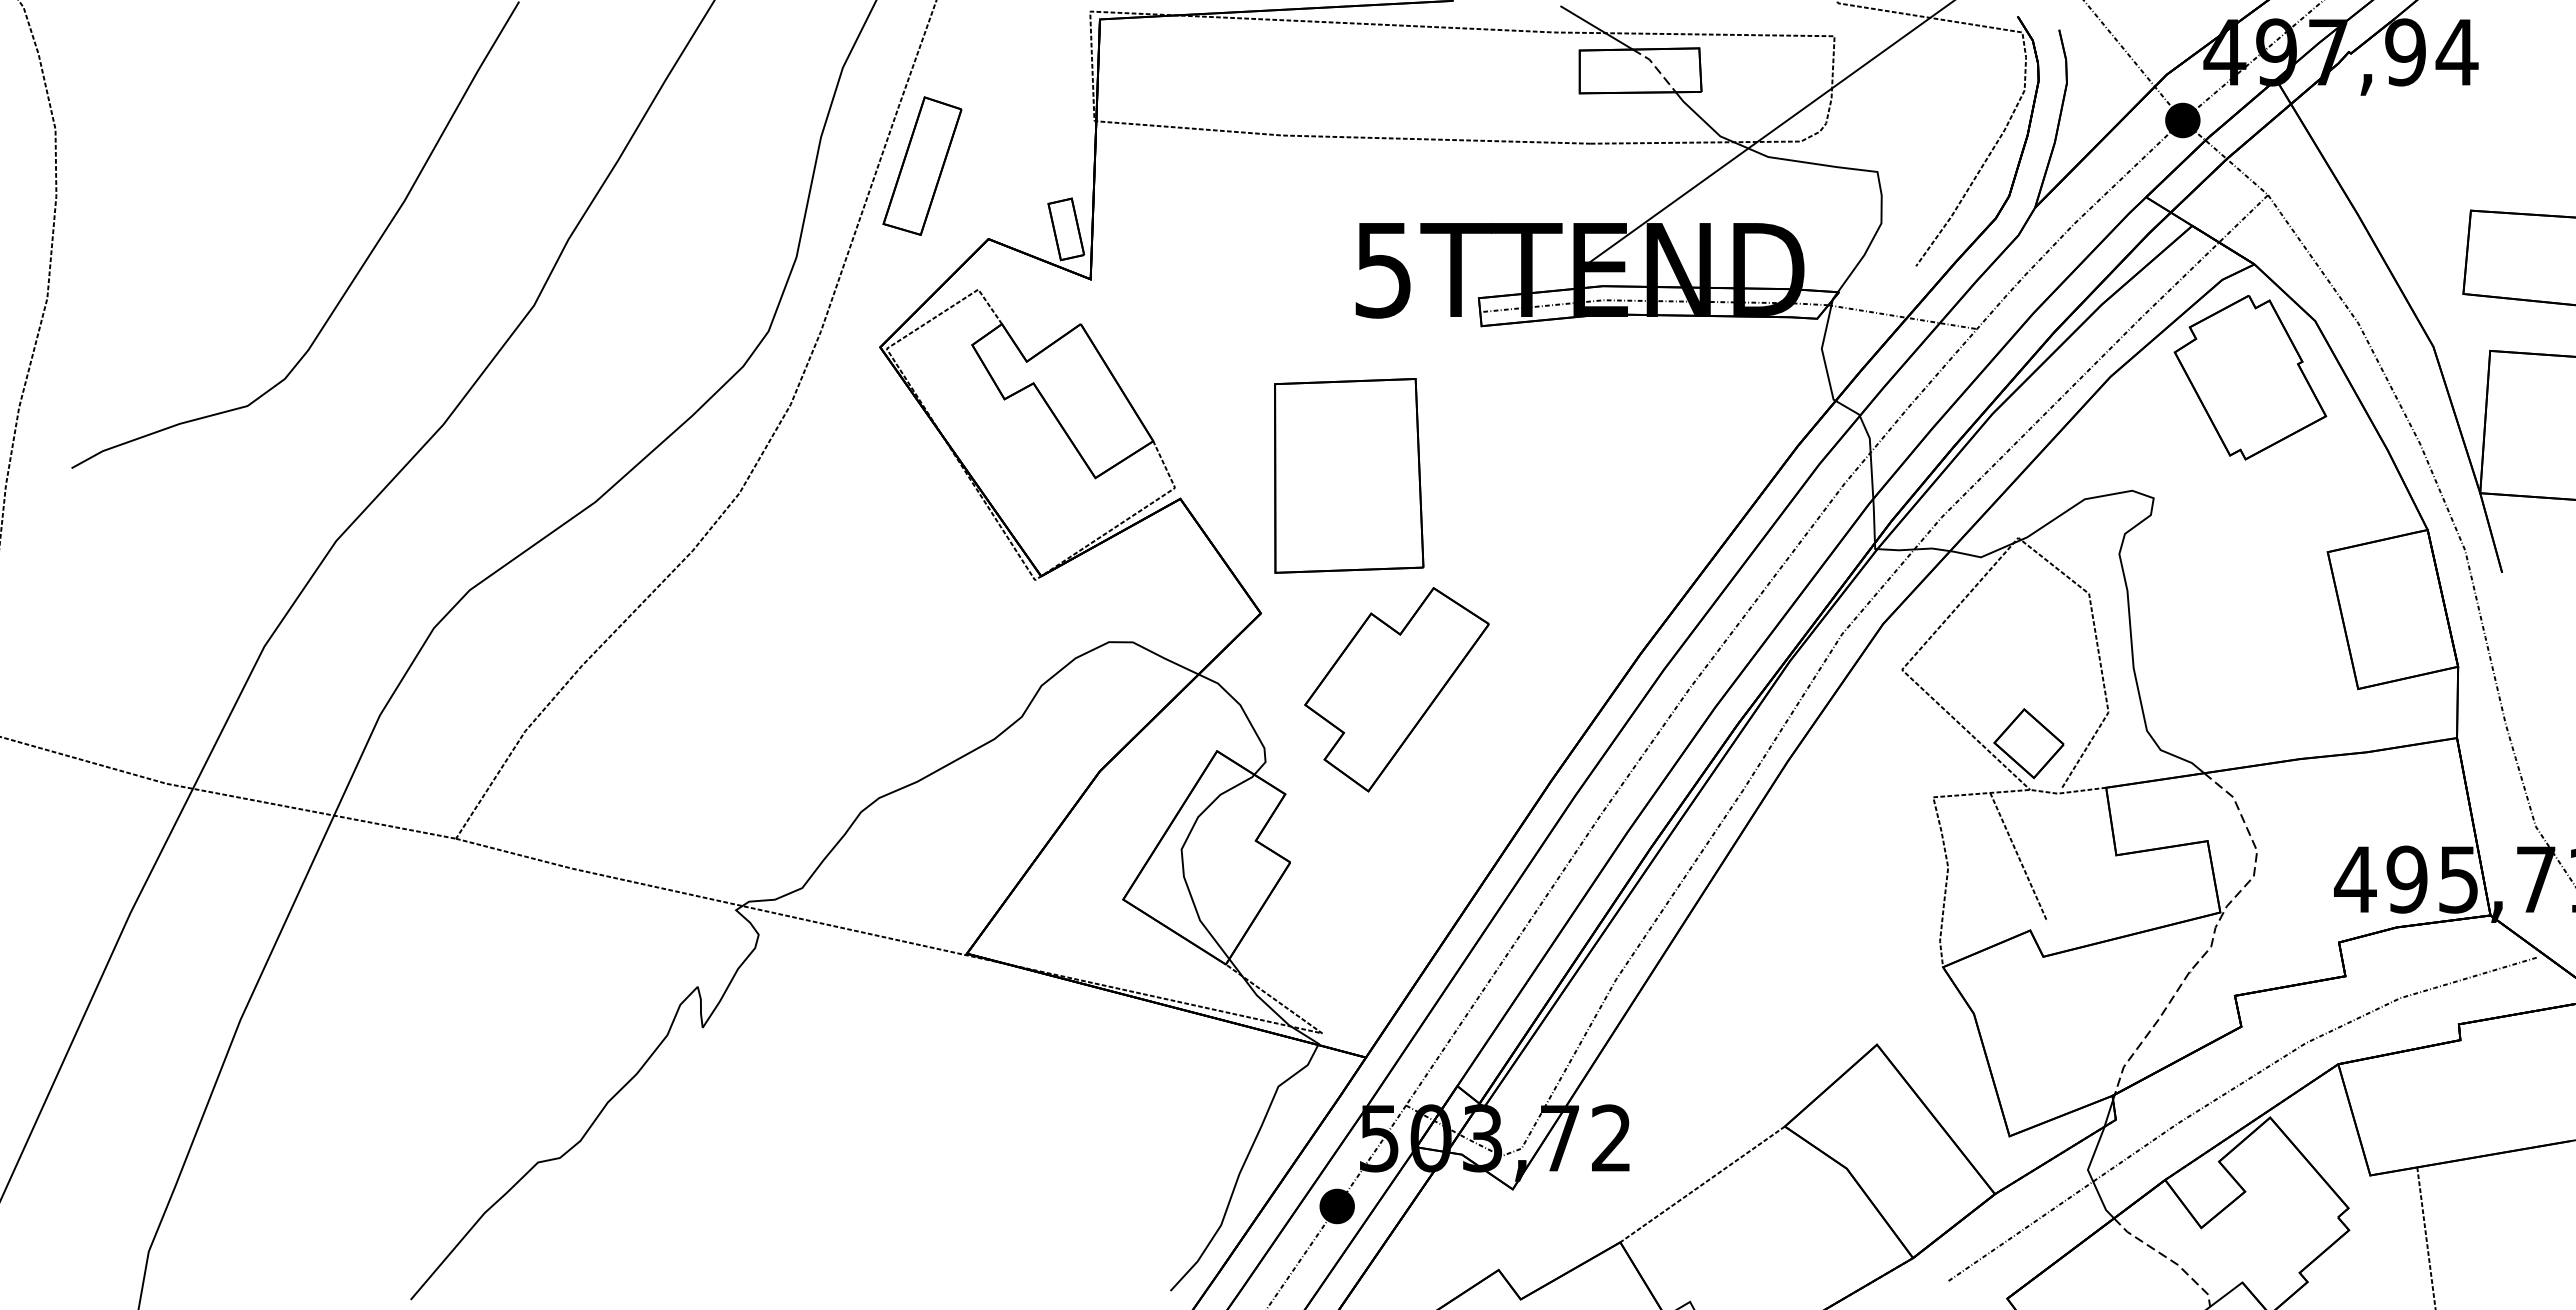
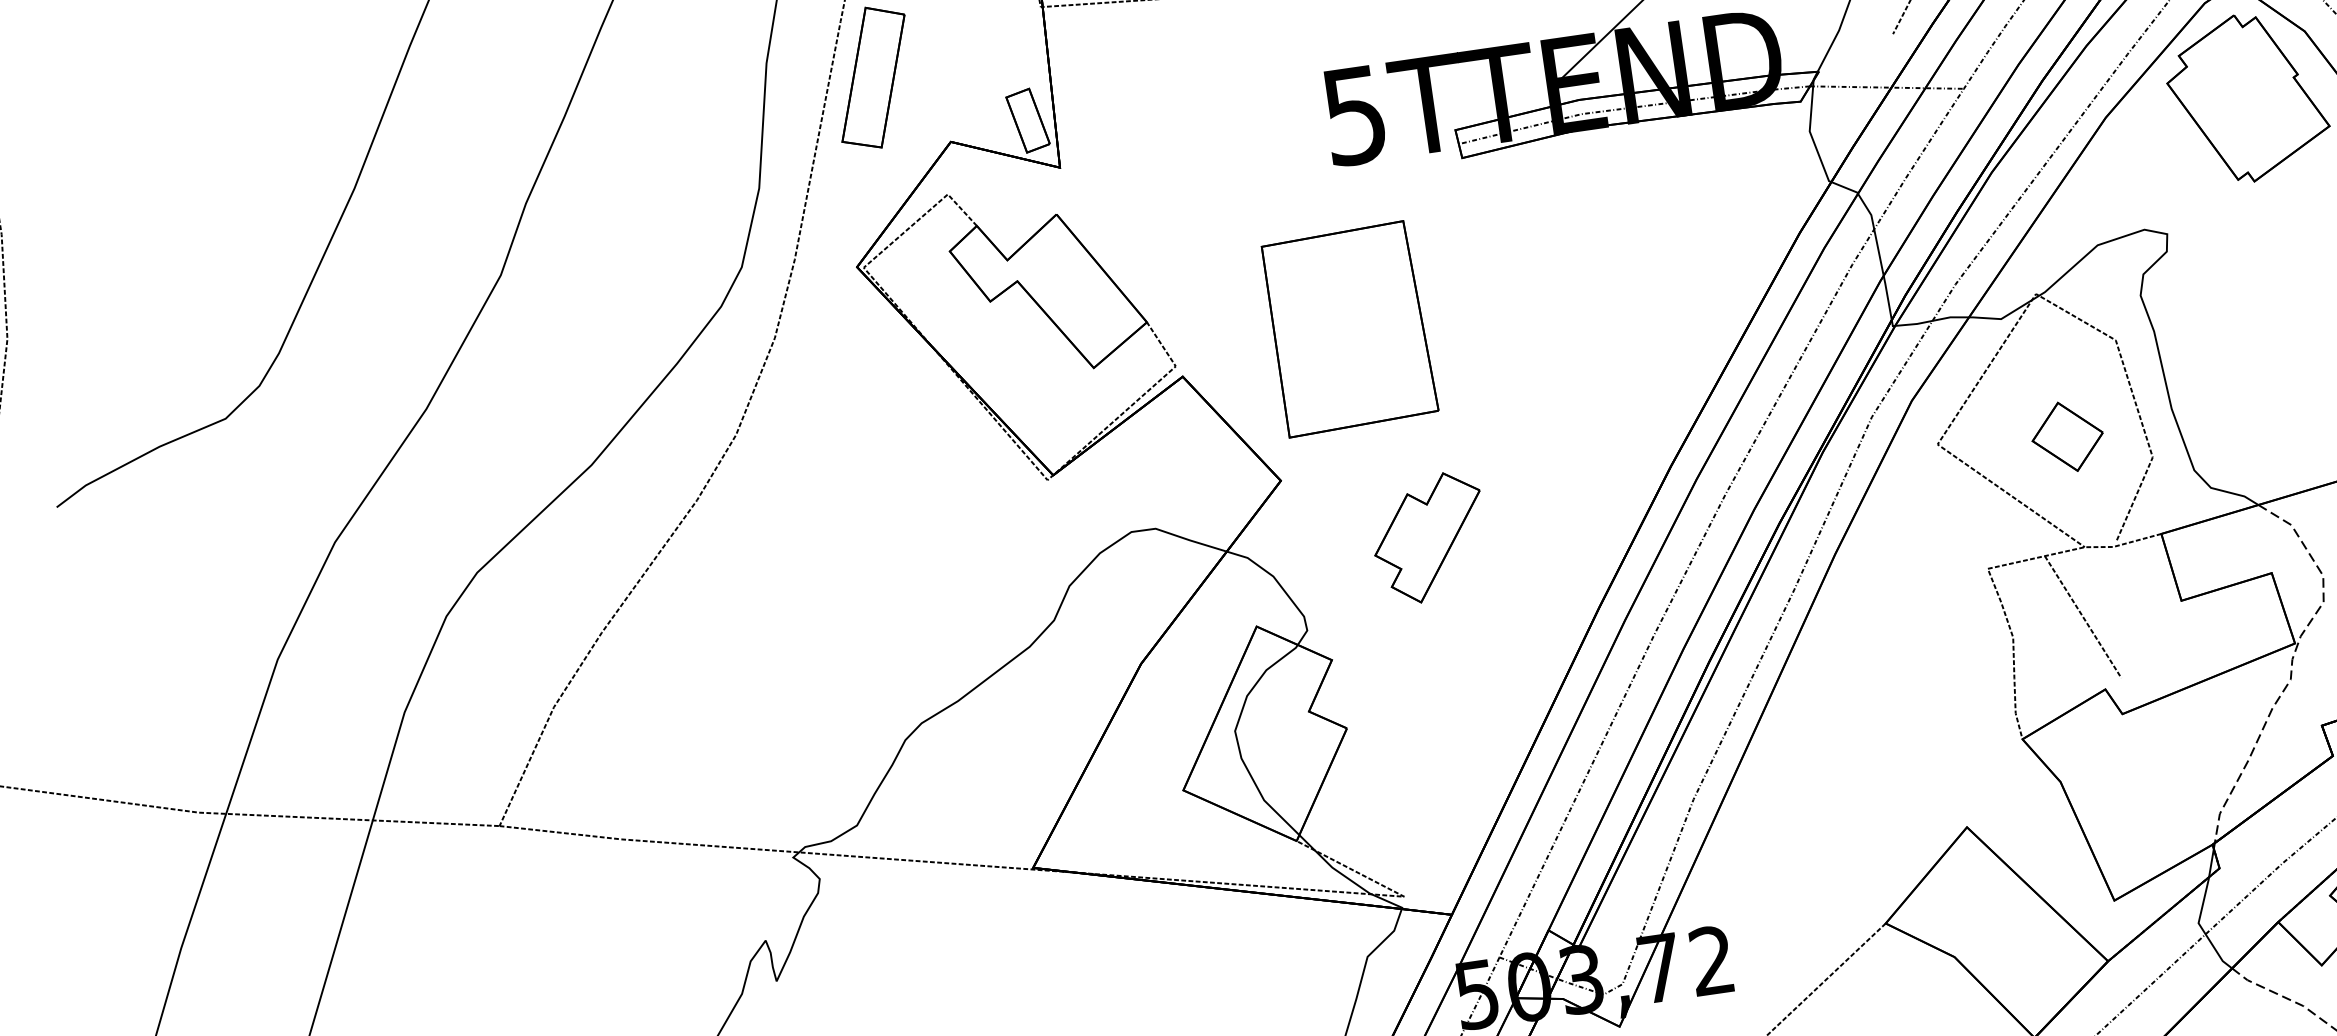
part: (1396, 689) -> (1429, 538), size x0.6
part: (2028, 743) -> (2067, 436), moved

